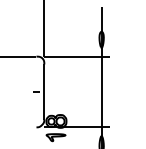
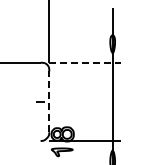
line: (77, 56) -> (85, 62), solid -> dashed
line: (44, 91) -> (49, 101), solid -> dashed

